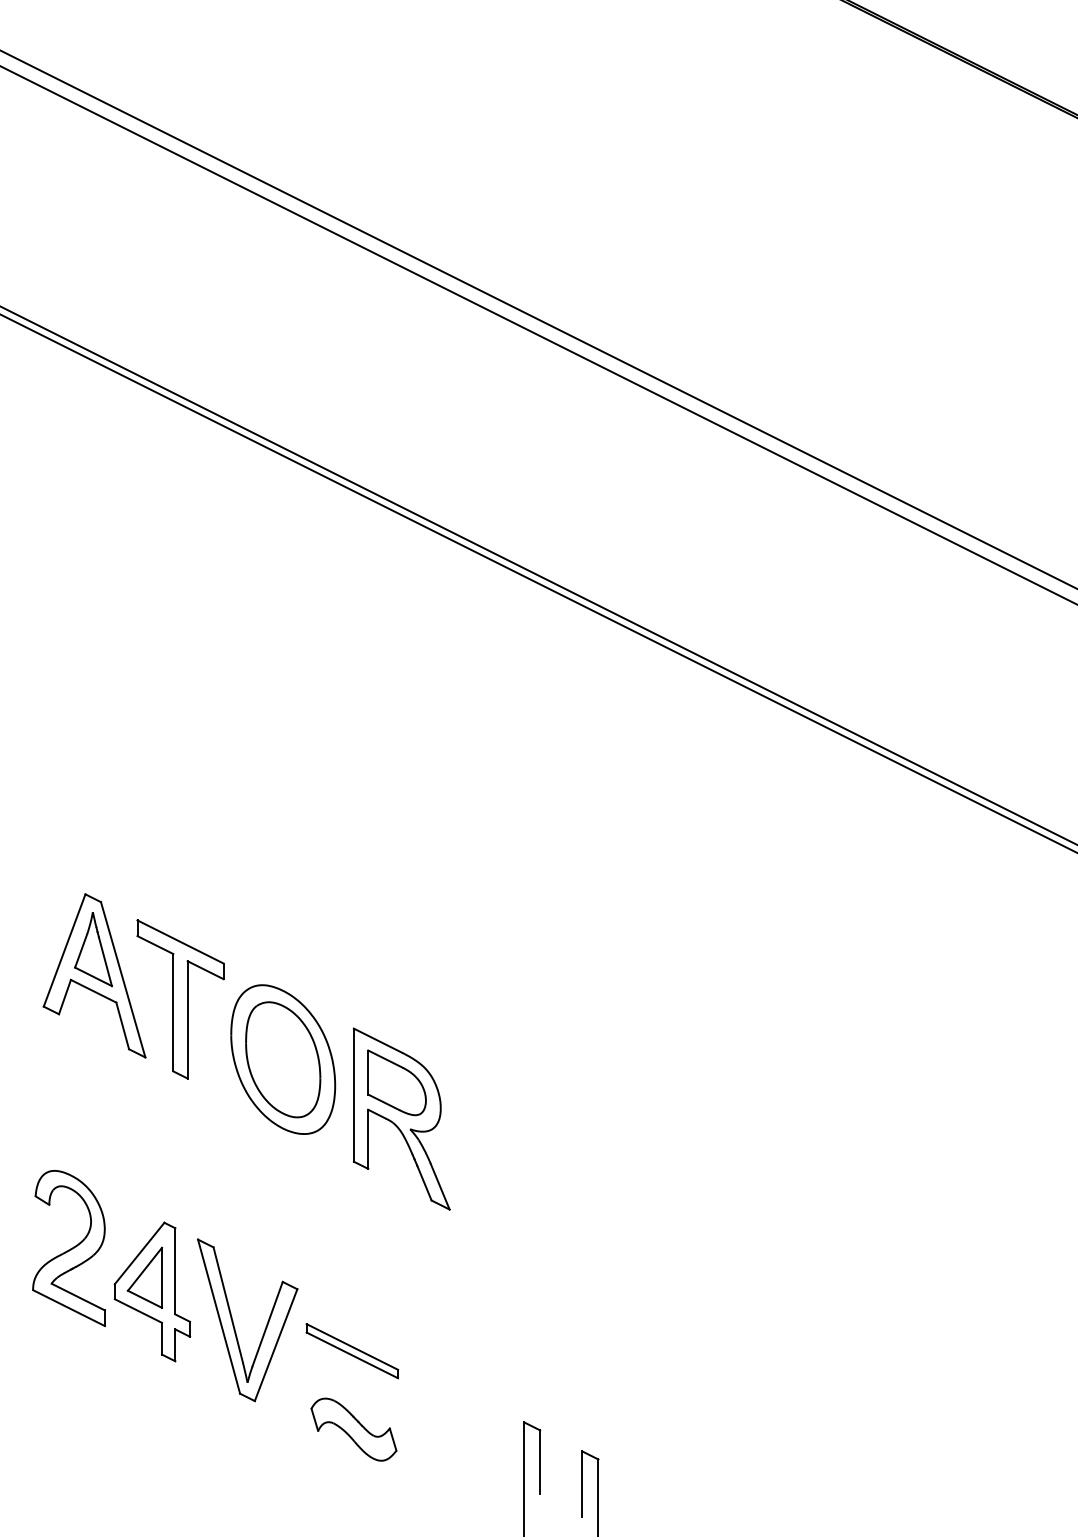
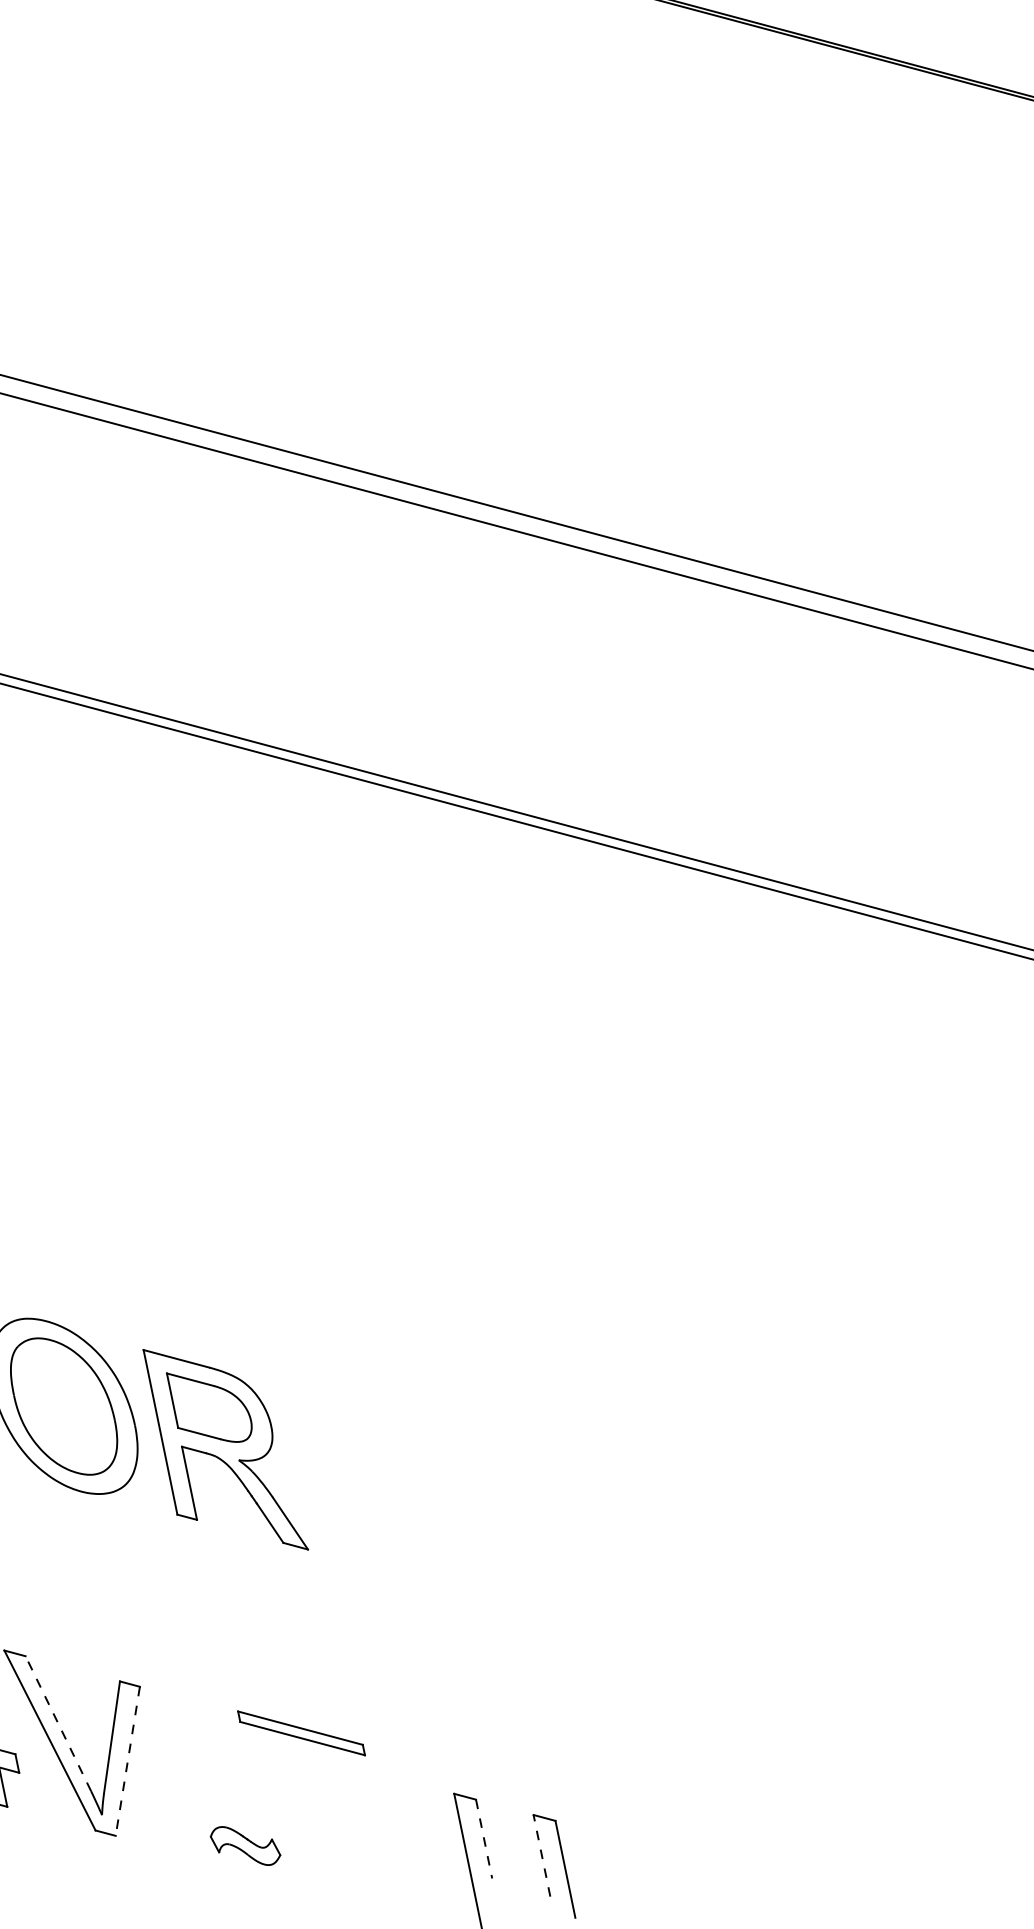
line: (228, 1304) -> (58, 1723), solid -> dashed
line: (276, 1345) -> (128, 1761), solid -> dashed
part: (352, 1351) -> (301, 1733), moved
part: (353, 1429) -> (244, 1845), size x0.6
line: (540, 1462) -> (484, 1839), solid -> dashed
line: (582, 1483) -> (541, 1854), solid -> dashed

